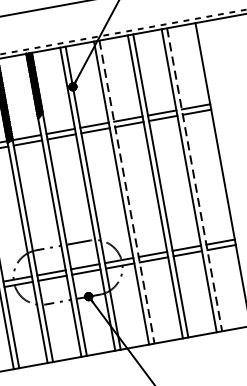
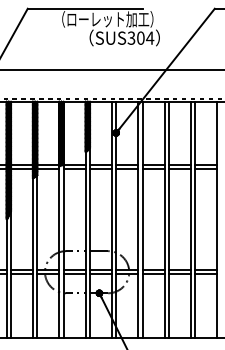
line: (194, 179) -> (195, 219), dashed -> solid
line: (126, 191) -> (142, 219), dashed -> solid

